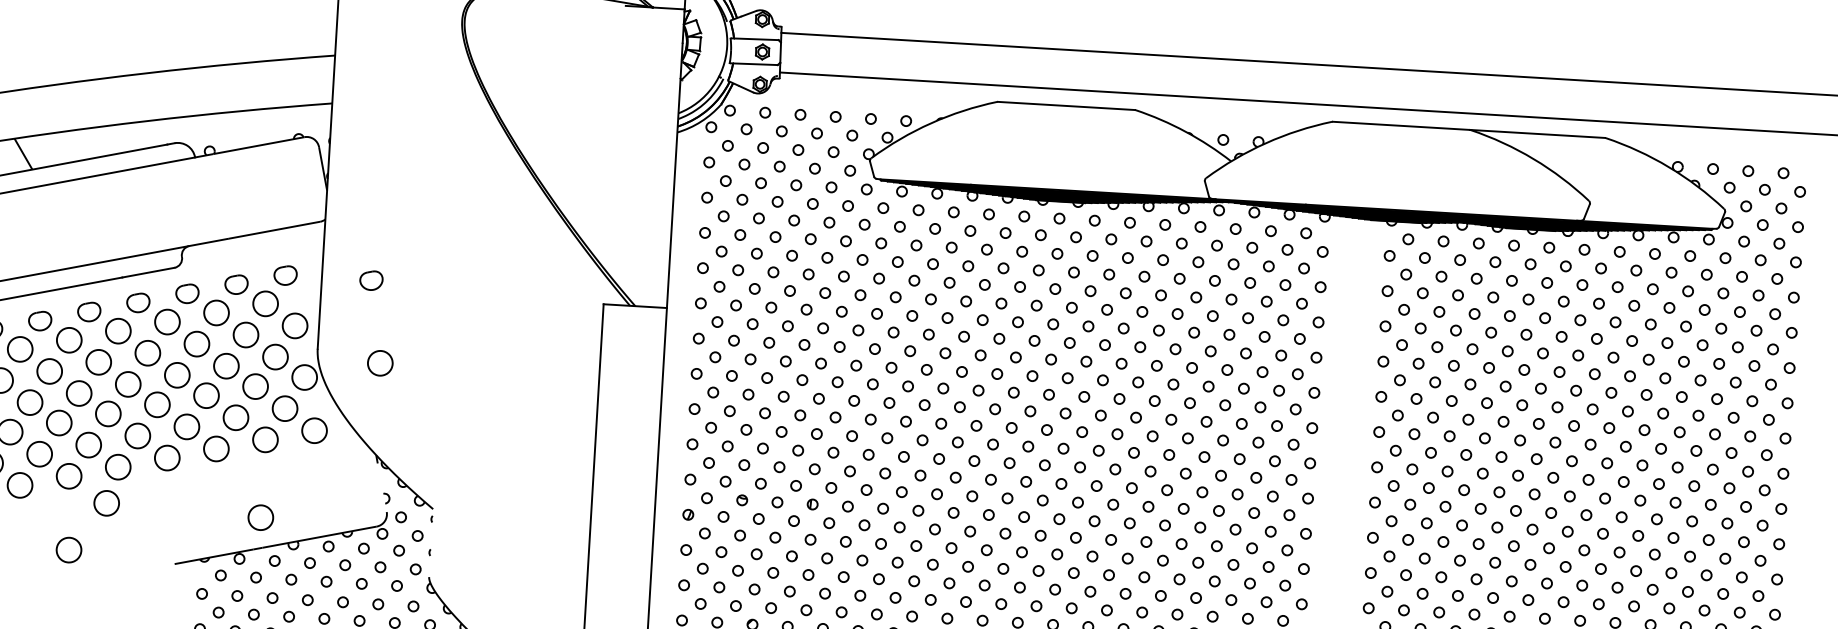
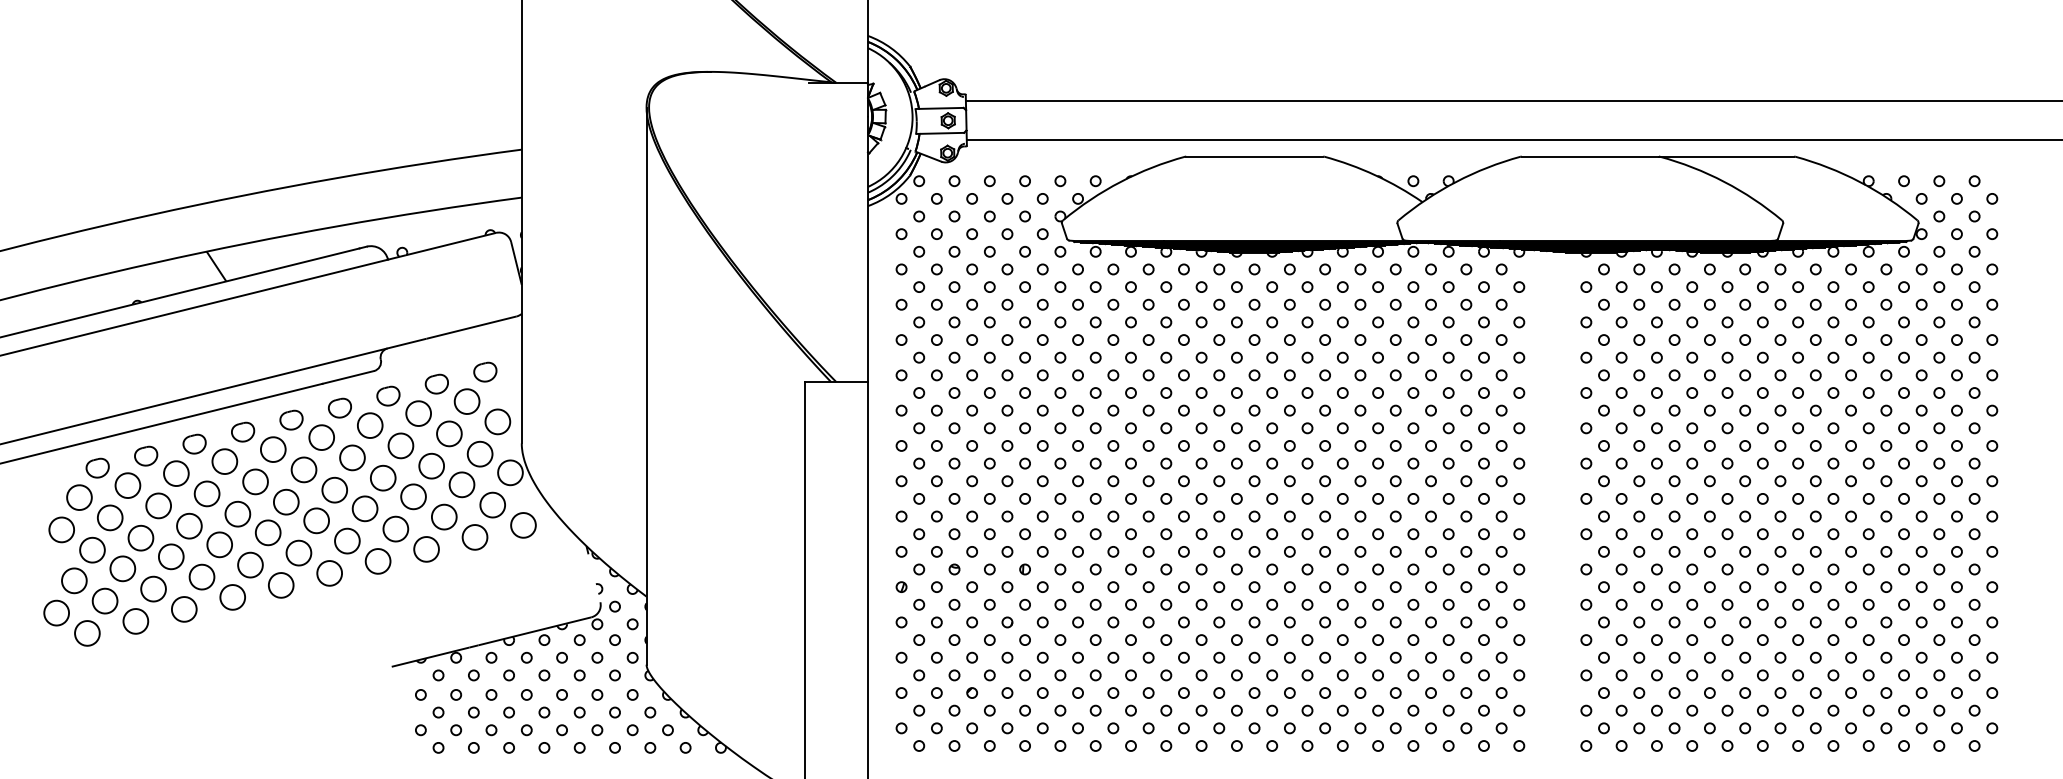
part: (371, 279) -> (571, 371), removed
line: (445, 298) -> (646, 385), added
part: (379, 362) -> (584, 453), removed
part: (106, 502) -> (320, 609), removed
part: (260, 517) -> (474, 615), removed
part: (69, 549) -> (285, 658), removed

